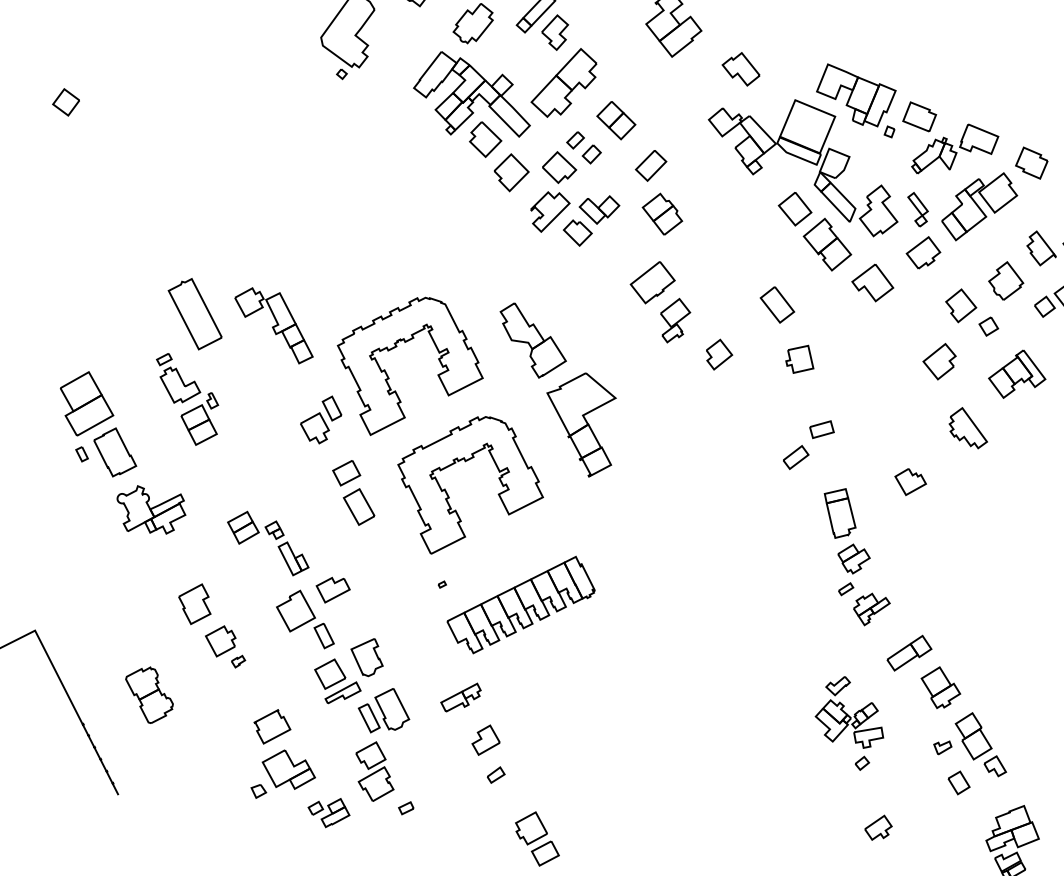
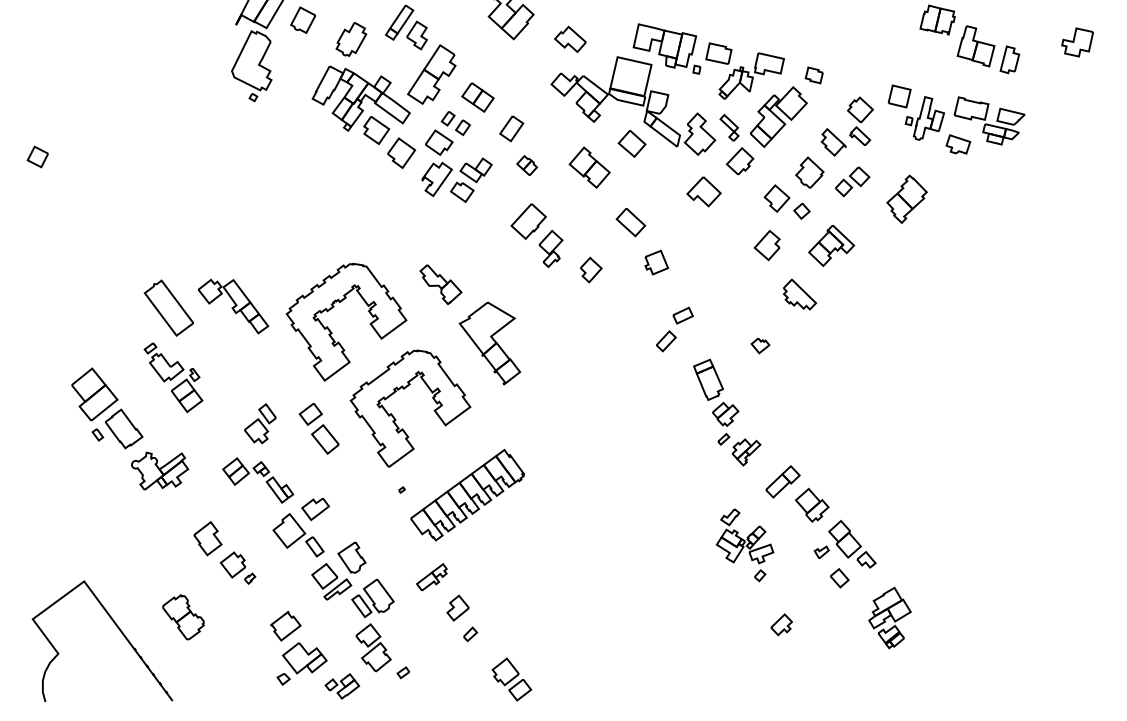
part: (1032, 163) -> (814, 75), size x0.7
part: (661, 213) -> (526, 165), size x0.6
part: (827, 244) -> (589, 167), moved
part: (531, 341) -> (440, 284), size x0.7
part: (321, 418) -> (260, 423), moved
part: (910, 482) -> (760, 345), size x0.7

